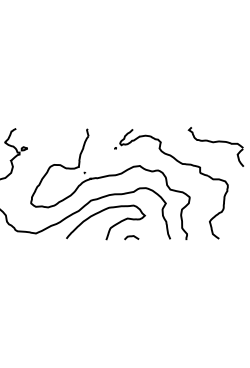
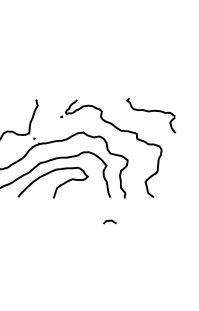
curve: (131, 237) -> (109, 221), moved

